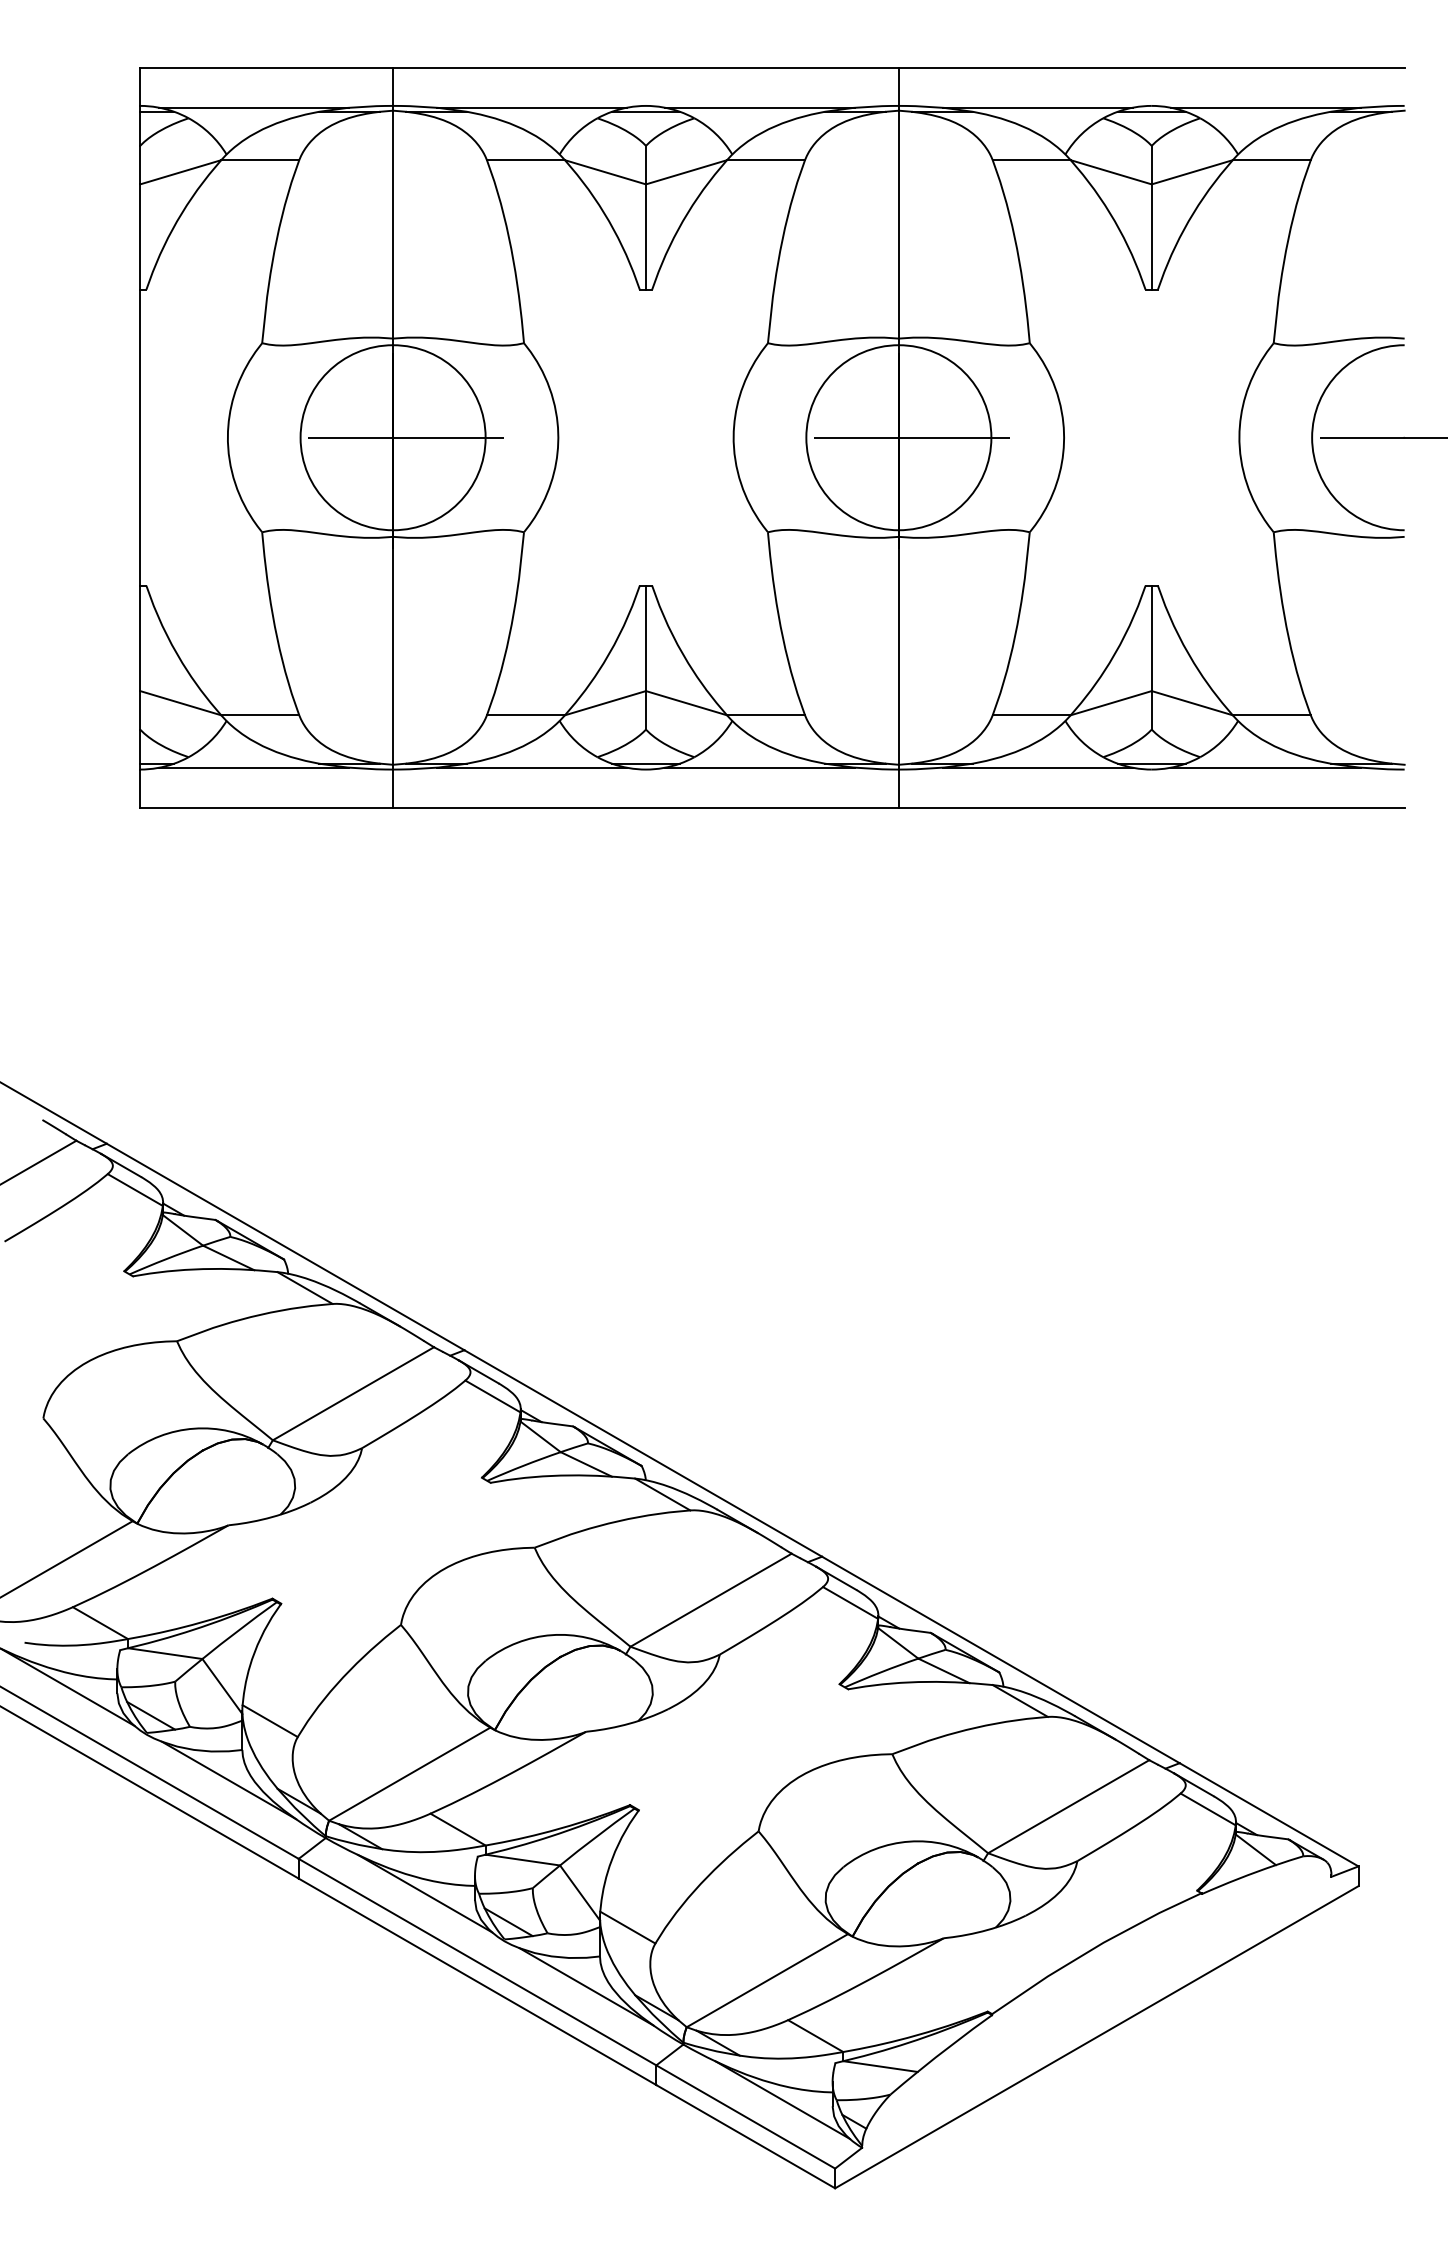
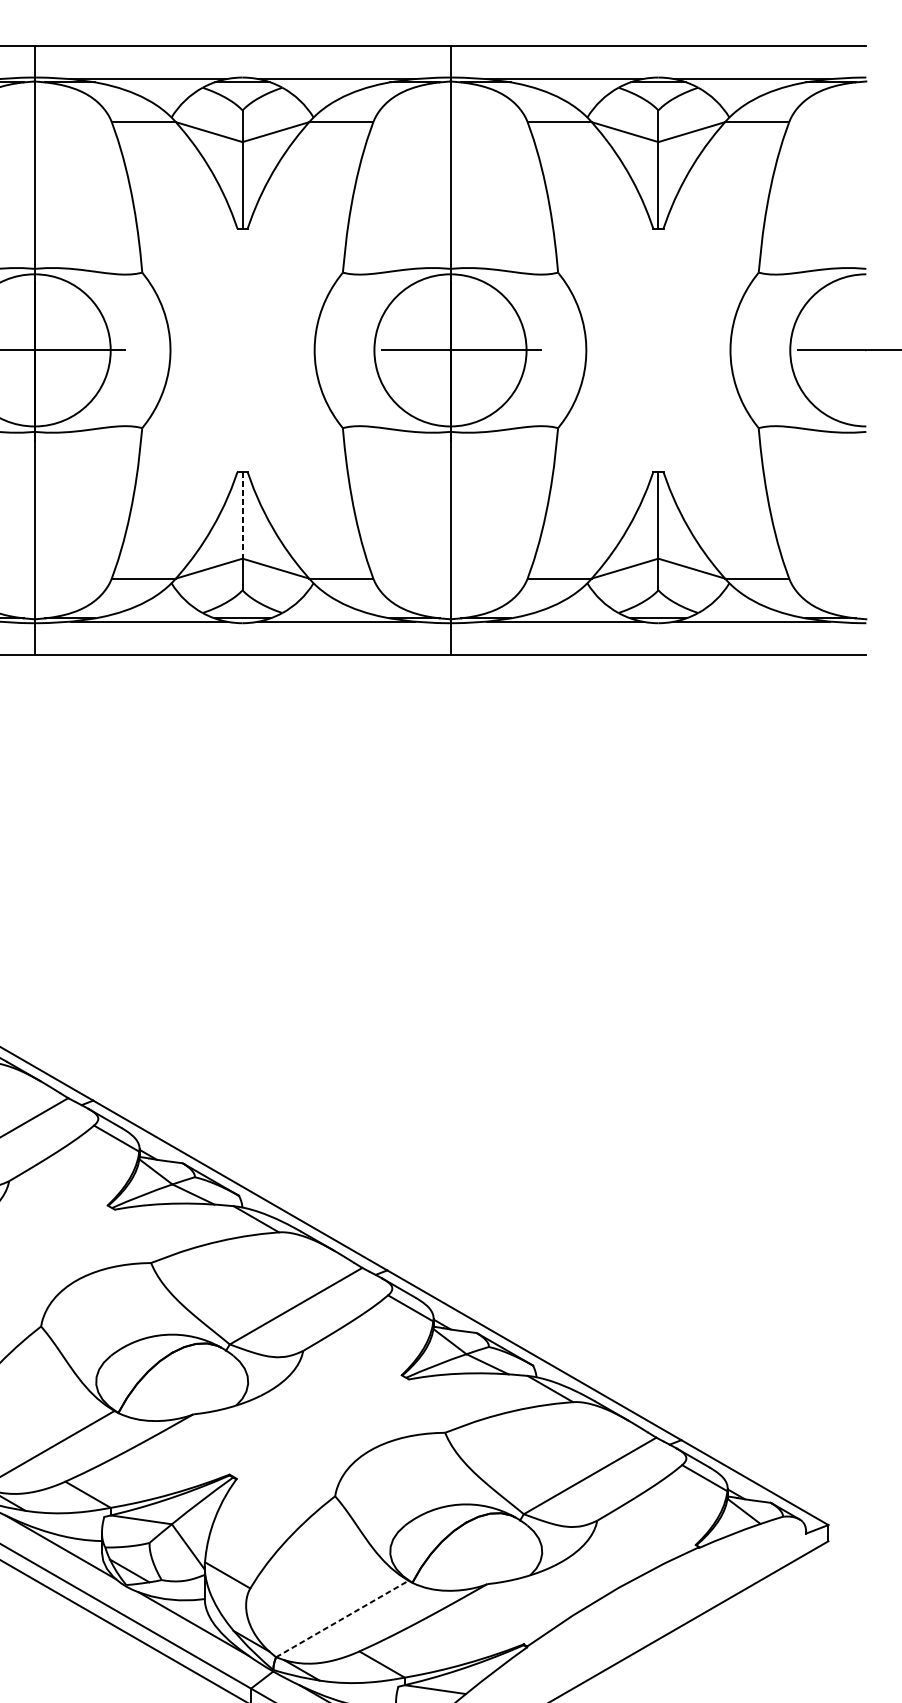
line: (645, 638) -> (242, 515), solid -> dashed
line: (767, 1980) -> (342, 1618), solid -> dashed

